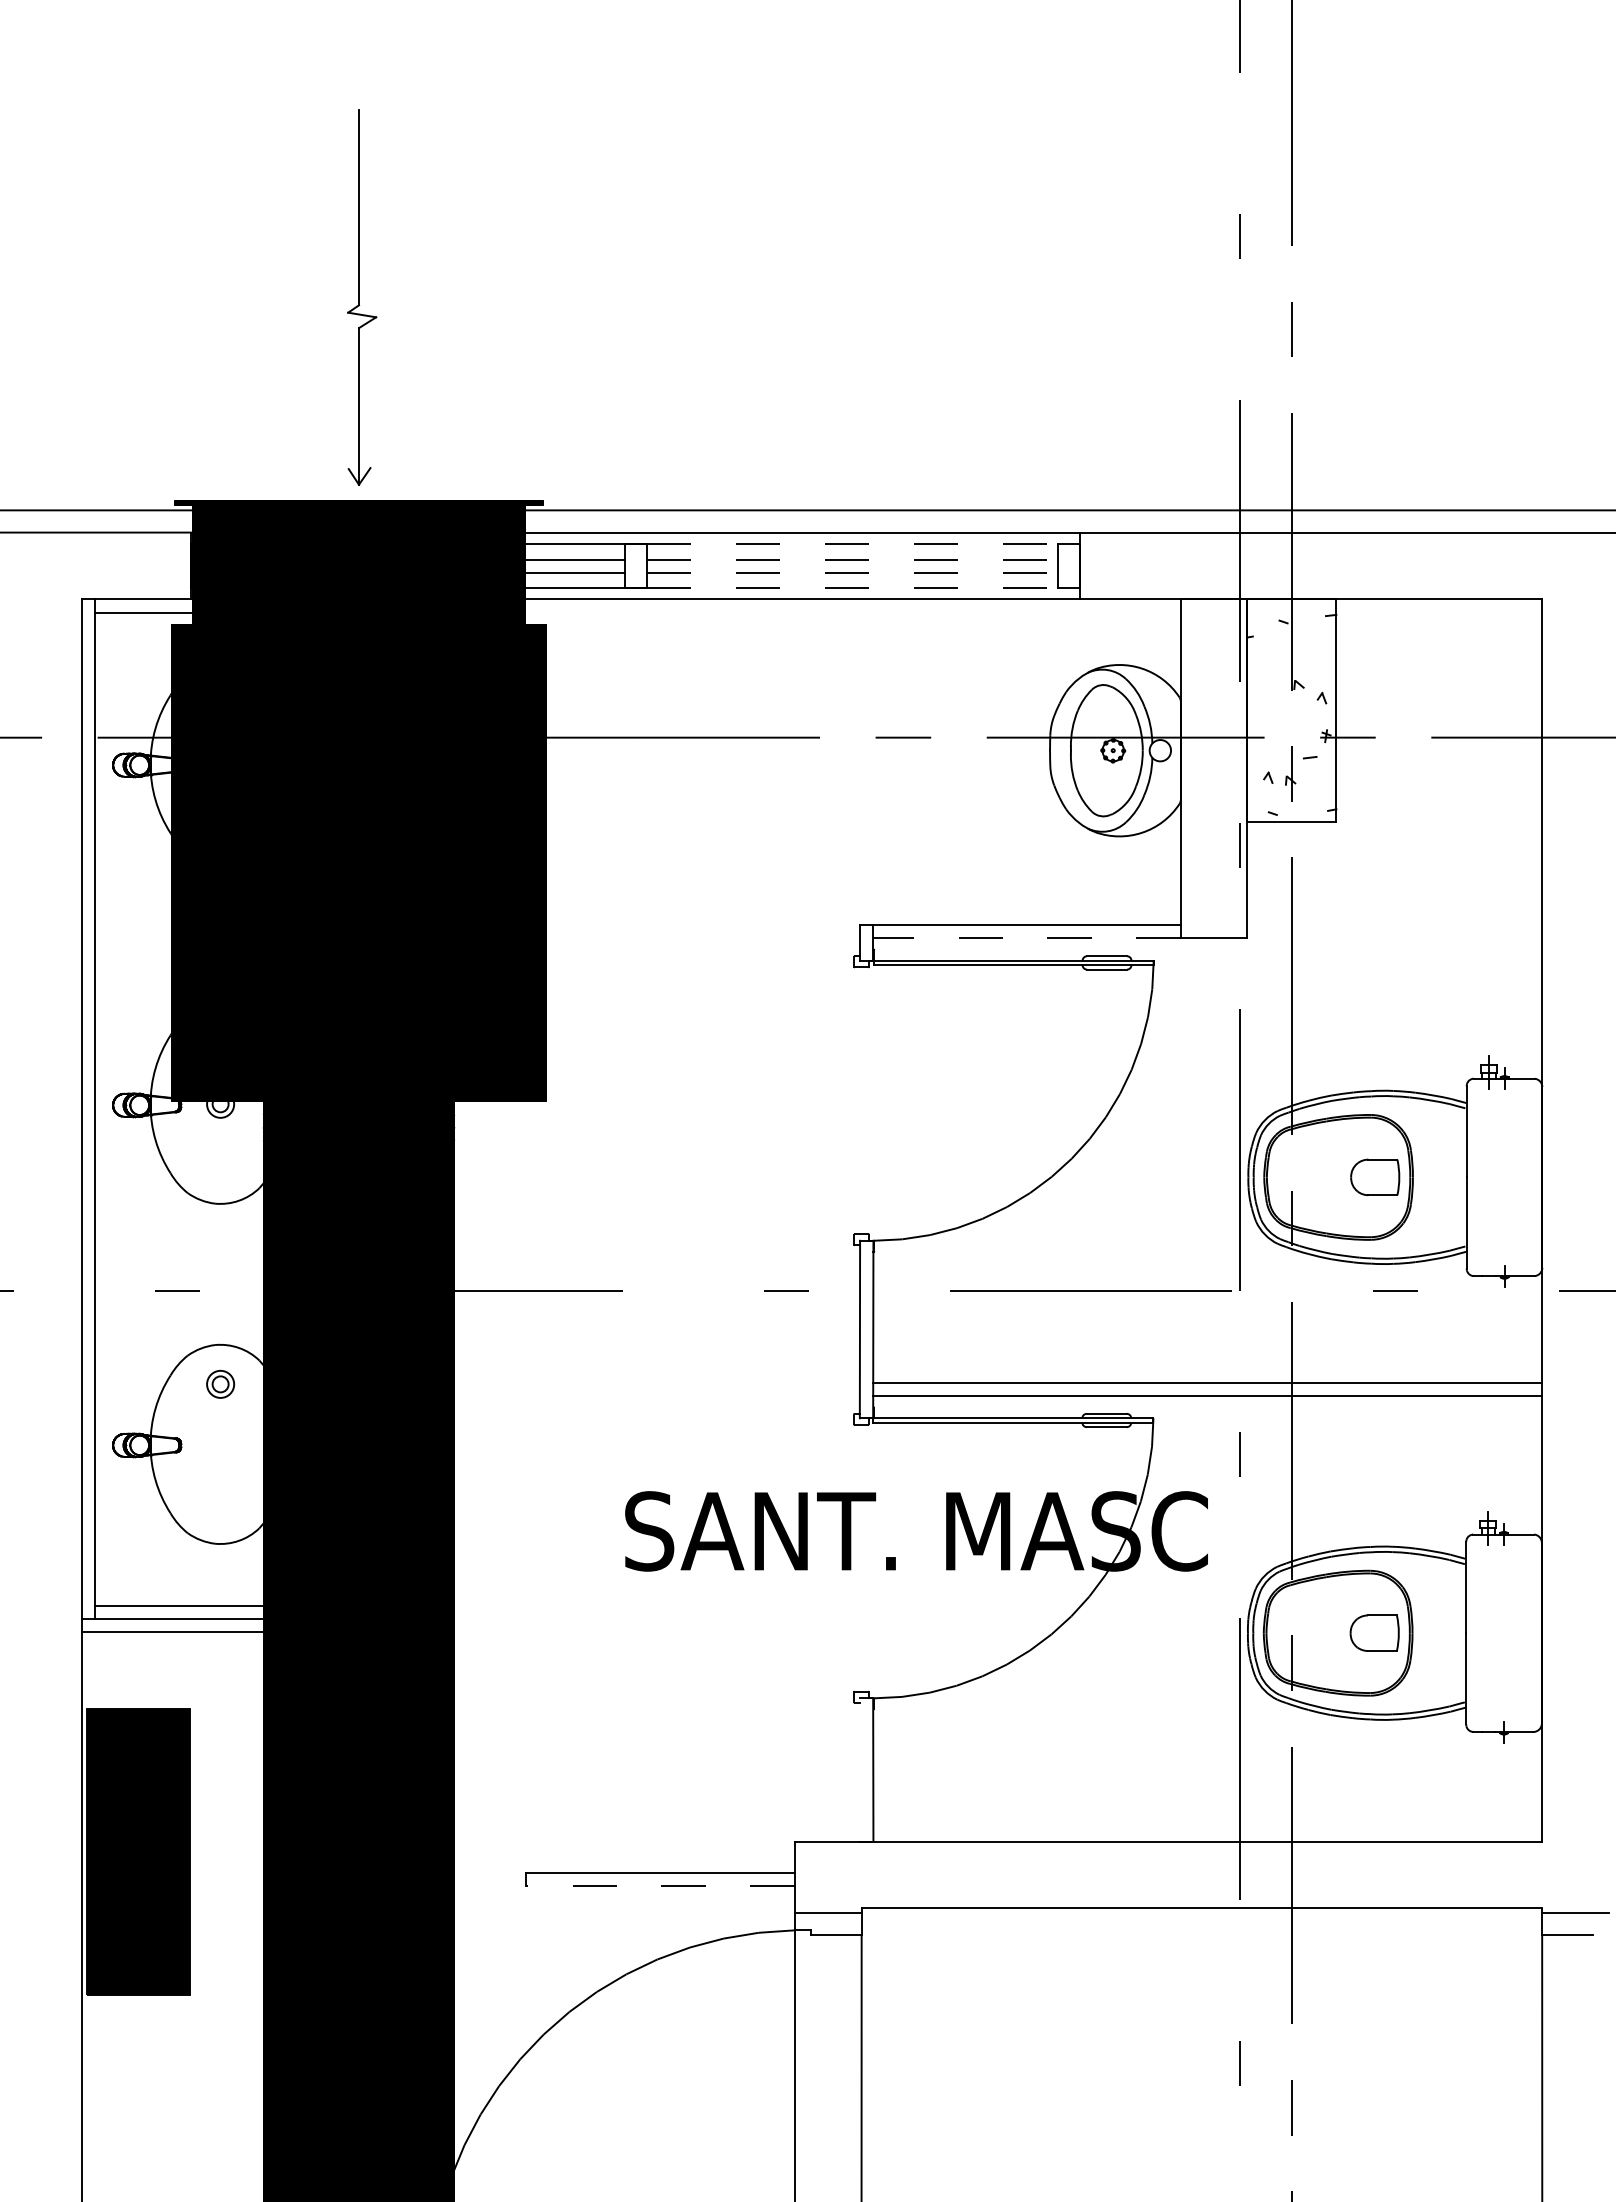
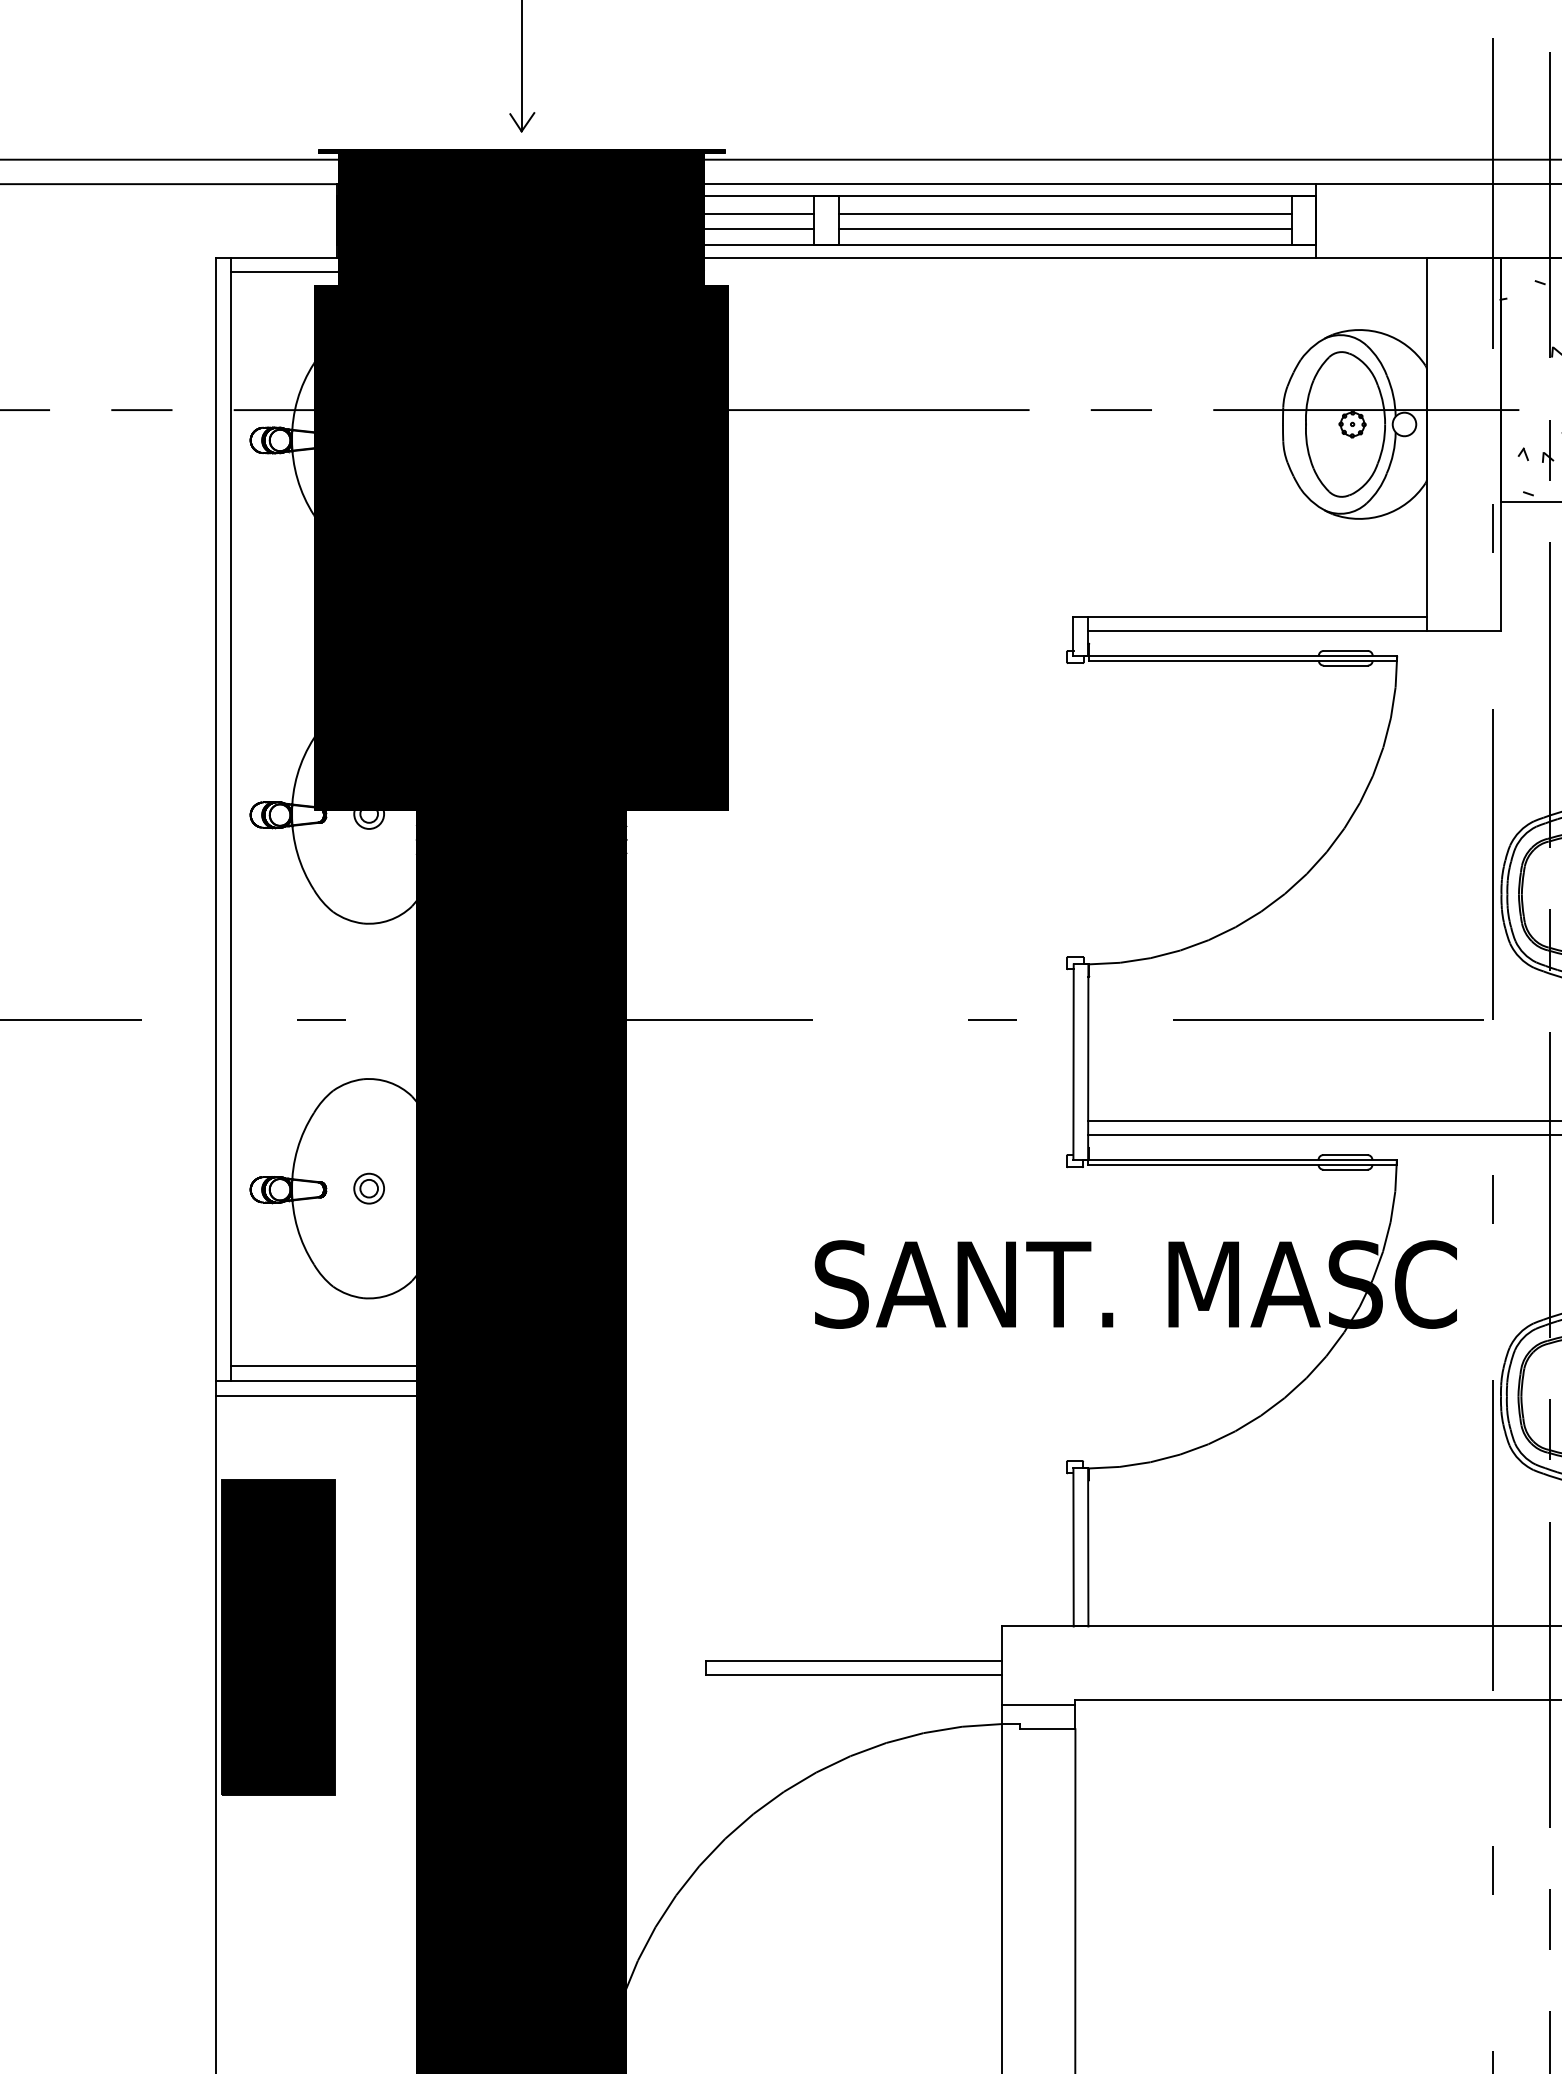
line: (863, 543) -> (1077, 196), dashed -> solid
line: (852, 559) -> (1065, 213), dashed -> solid
line: (852, 573) -> (1065, 229), dashed -> solid
line: (863, 588) -> (1077, 245), dashed -> solid
line: (1026, 938) -> (1257, 631), dashed -> solid
part: (220, 1383) -> (369, 1187), moved
line: (859, 1769) -> (1073, 1546), added
line: (660, 1886) -> (853, 1675), dashed -> solid

